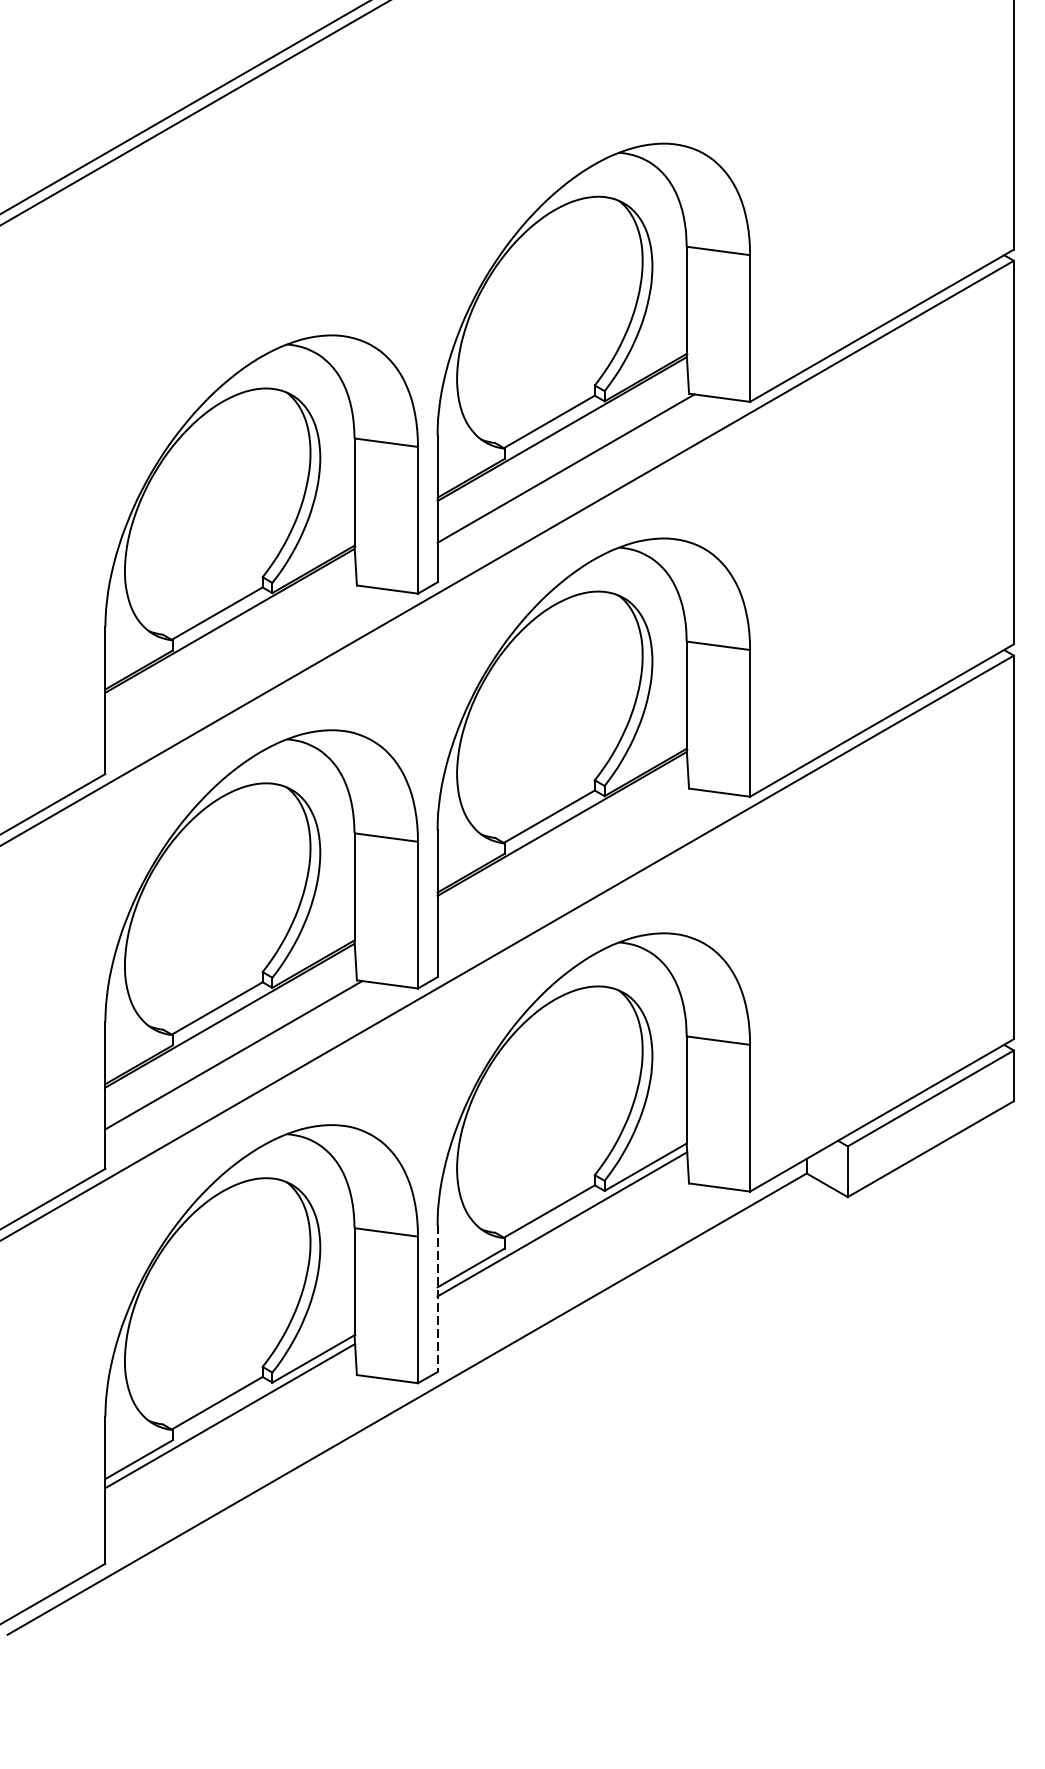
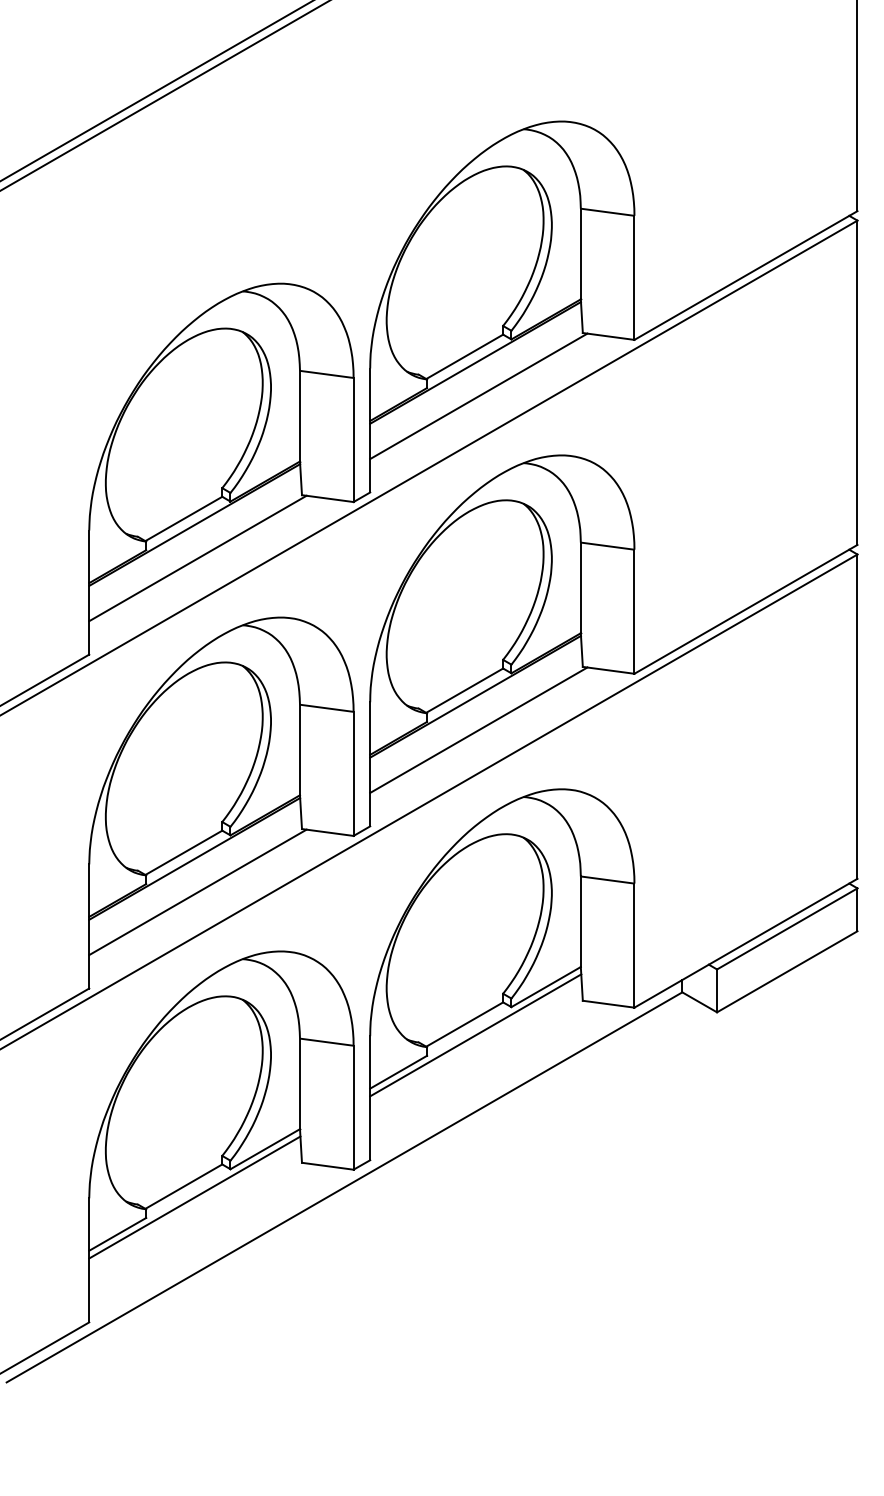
line: (233, 660) -> (197, 558), added
line: (565, 862) -> (478, 729), added
line: (437, 1299) -> (370, 1098), dashed -> solid

